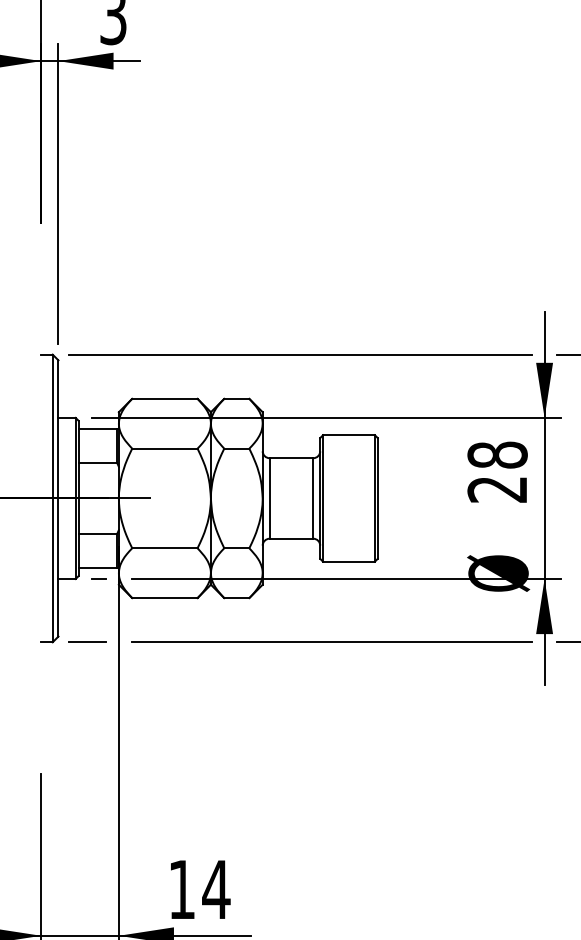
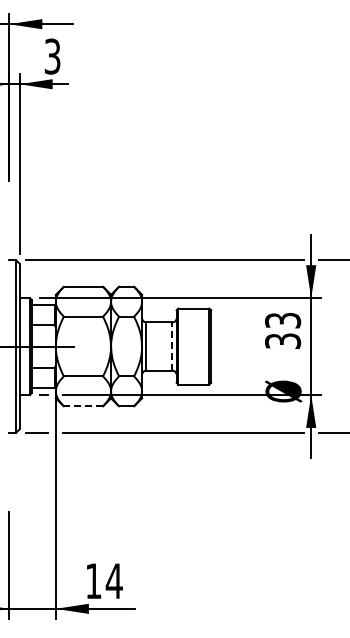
text: (498, 471) -> (283, 330), 28 -> 33
line: (313, 498) -> (172, 346), solid -> dashed
line: (164, 598) -> (83, 406), solid -> dashed

